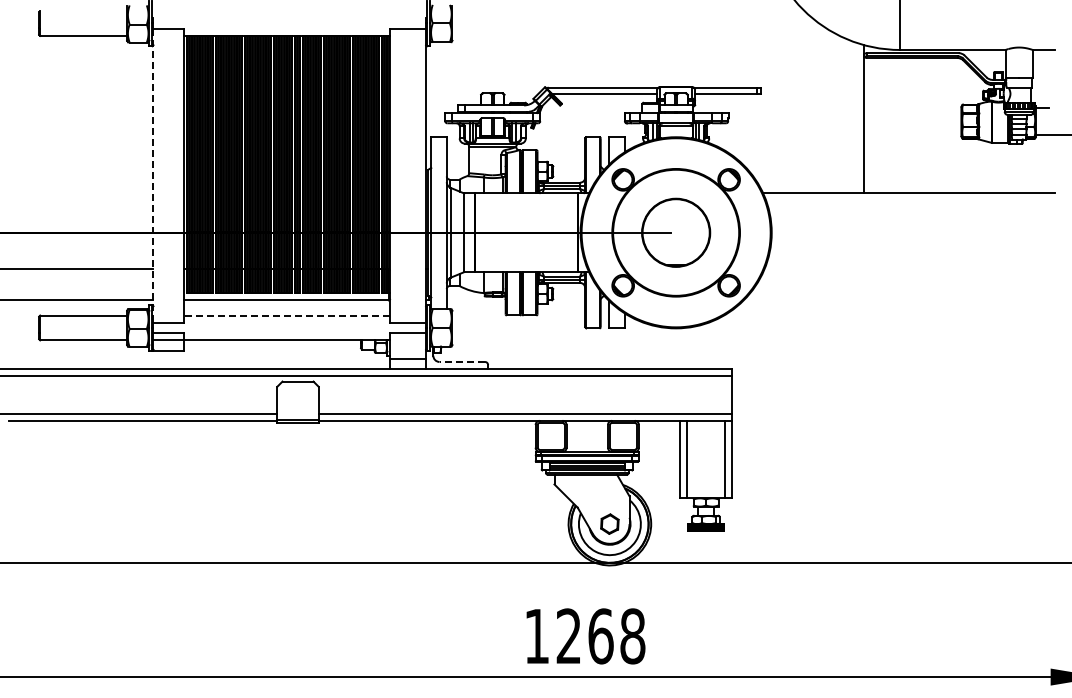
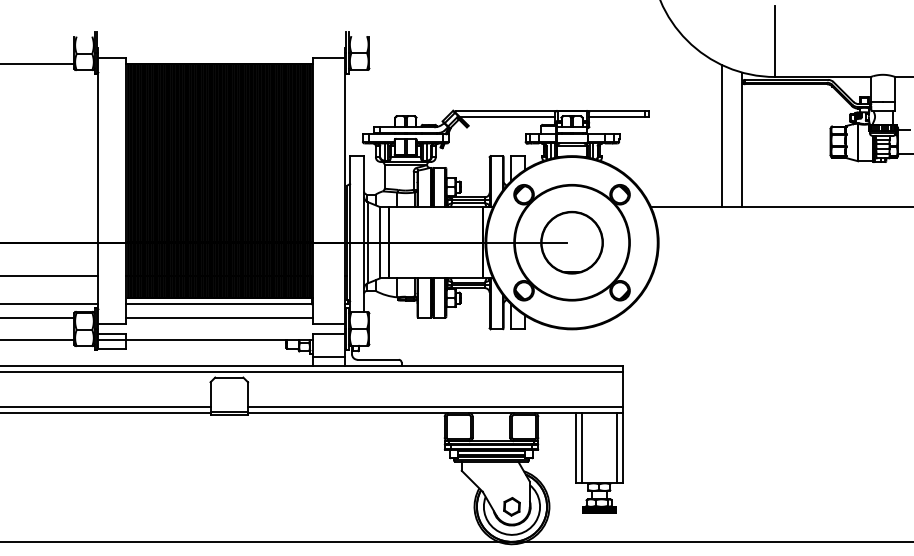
line: (841, 114) -> (721, 135), added
line: (153, 176) -> (98, 191), dashed -> solid
line: (287, 315) -> (219, 317), dashed -> solid
line: (462, 361) -> (378, 359), dashed -> solid

